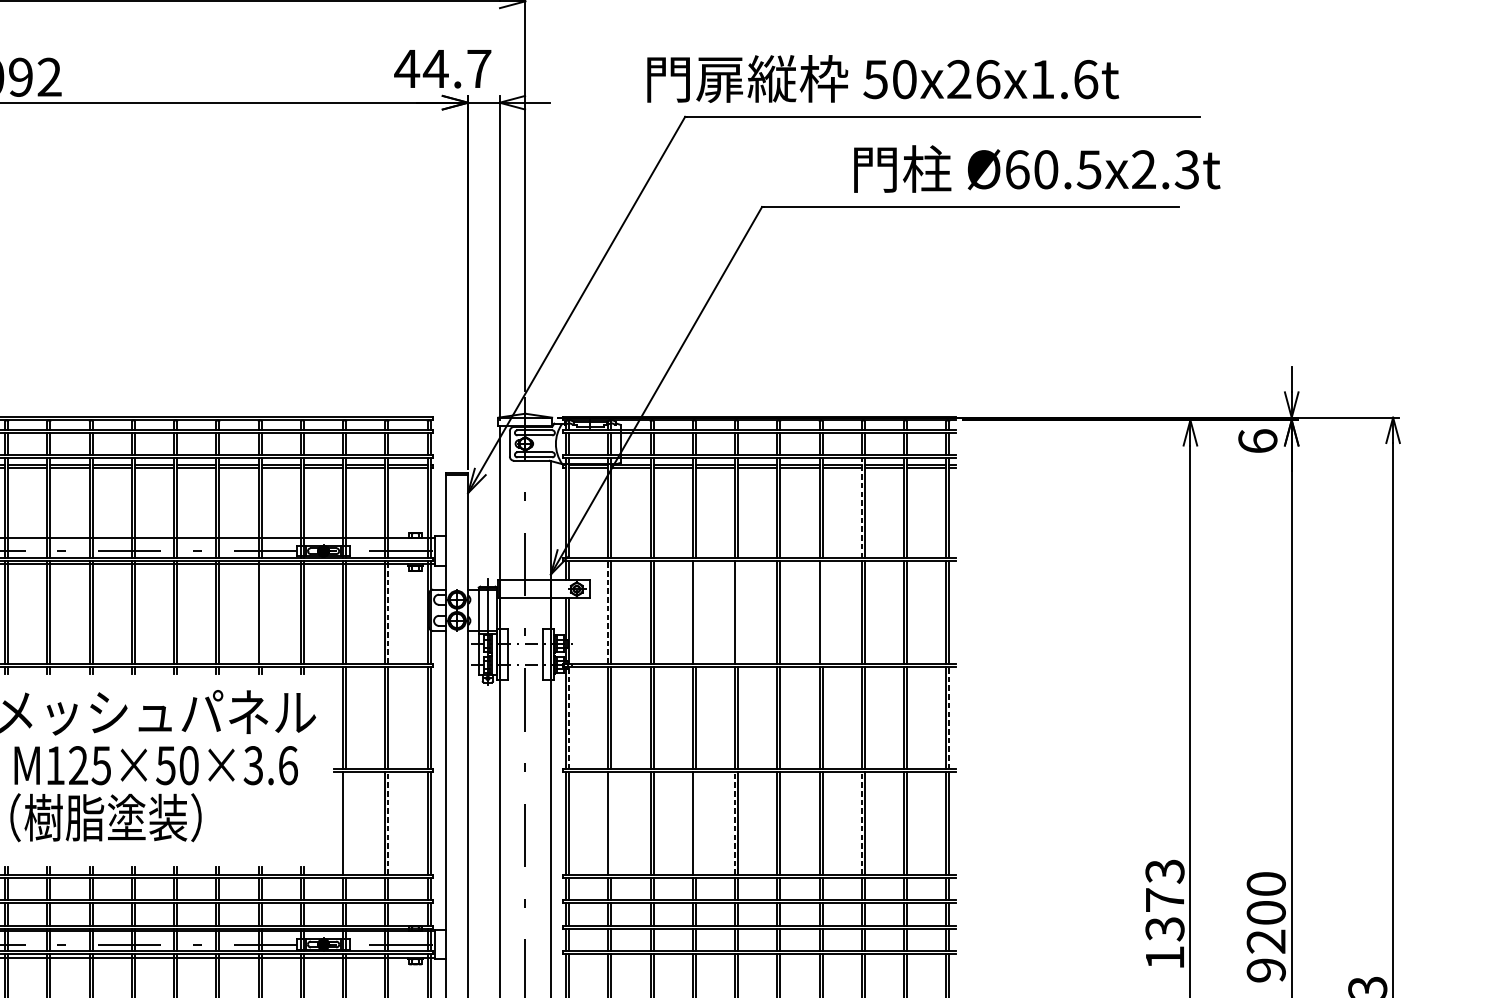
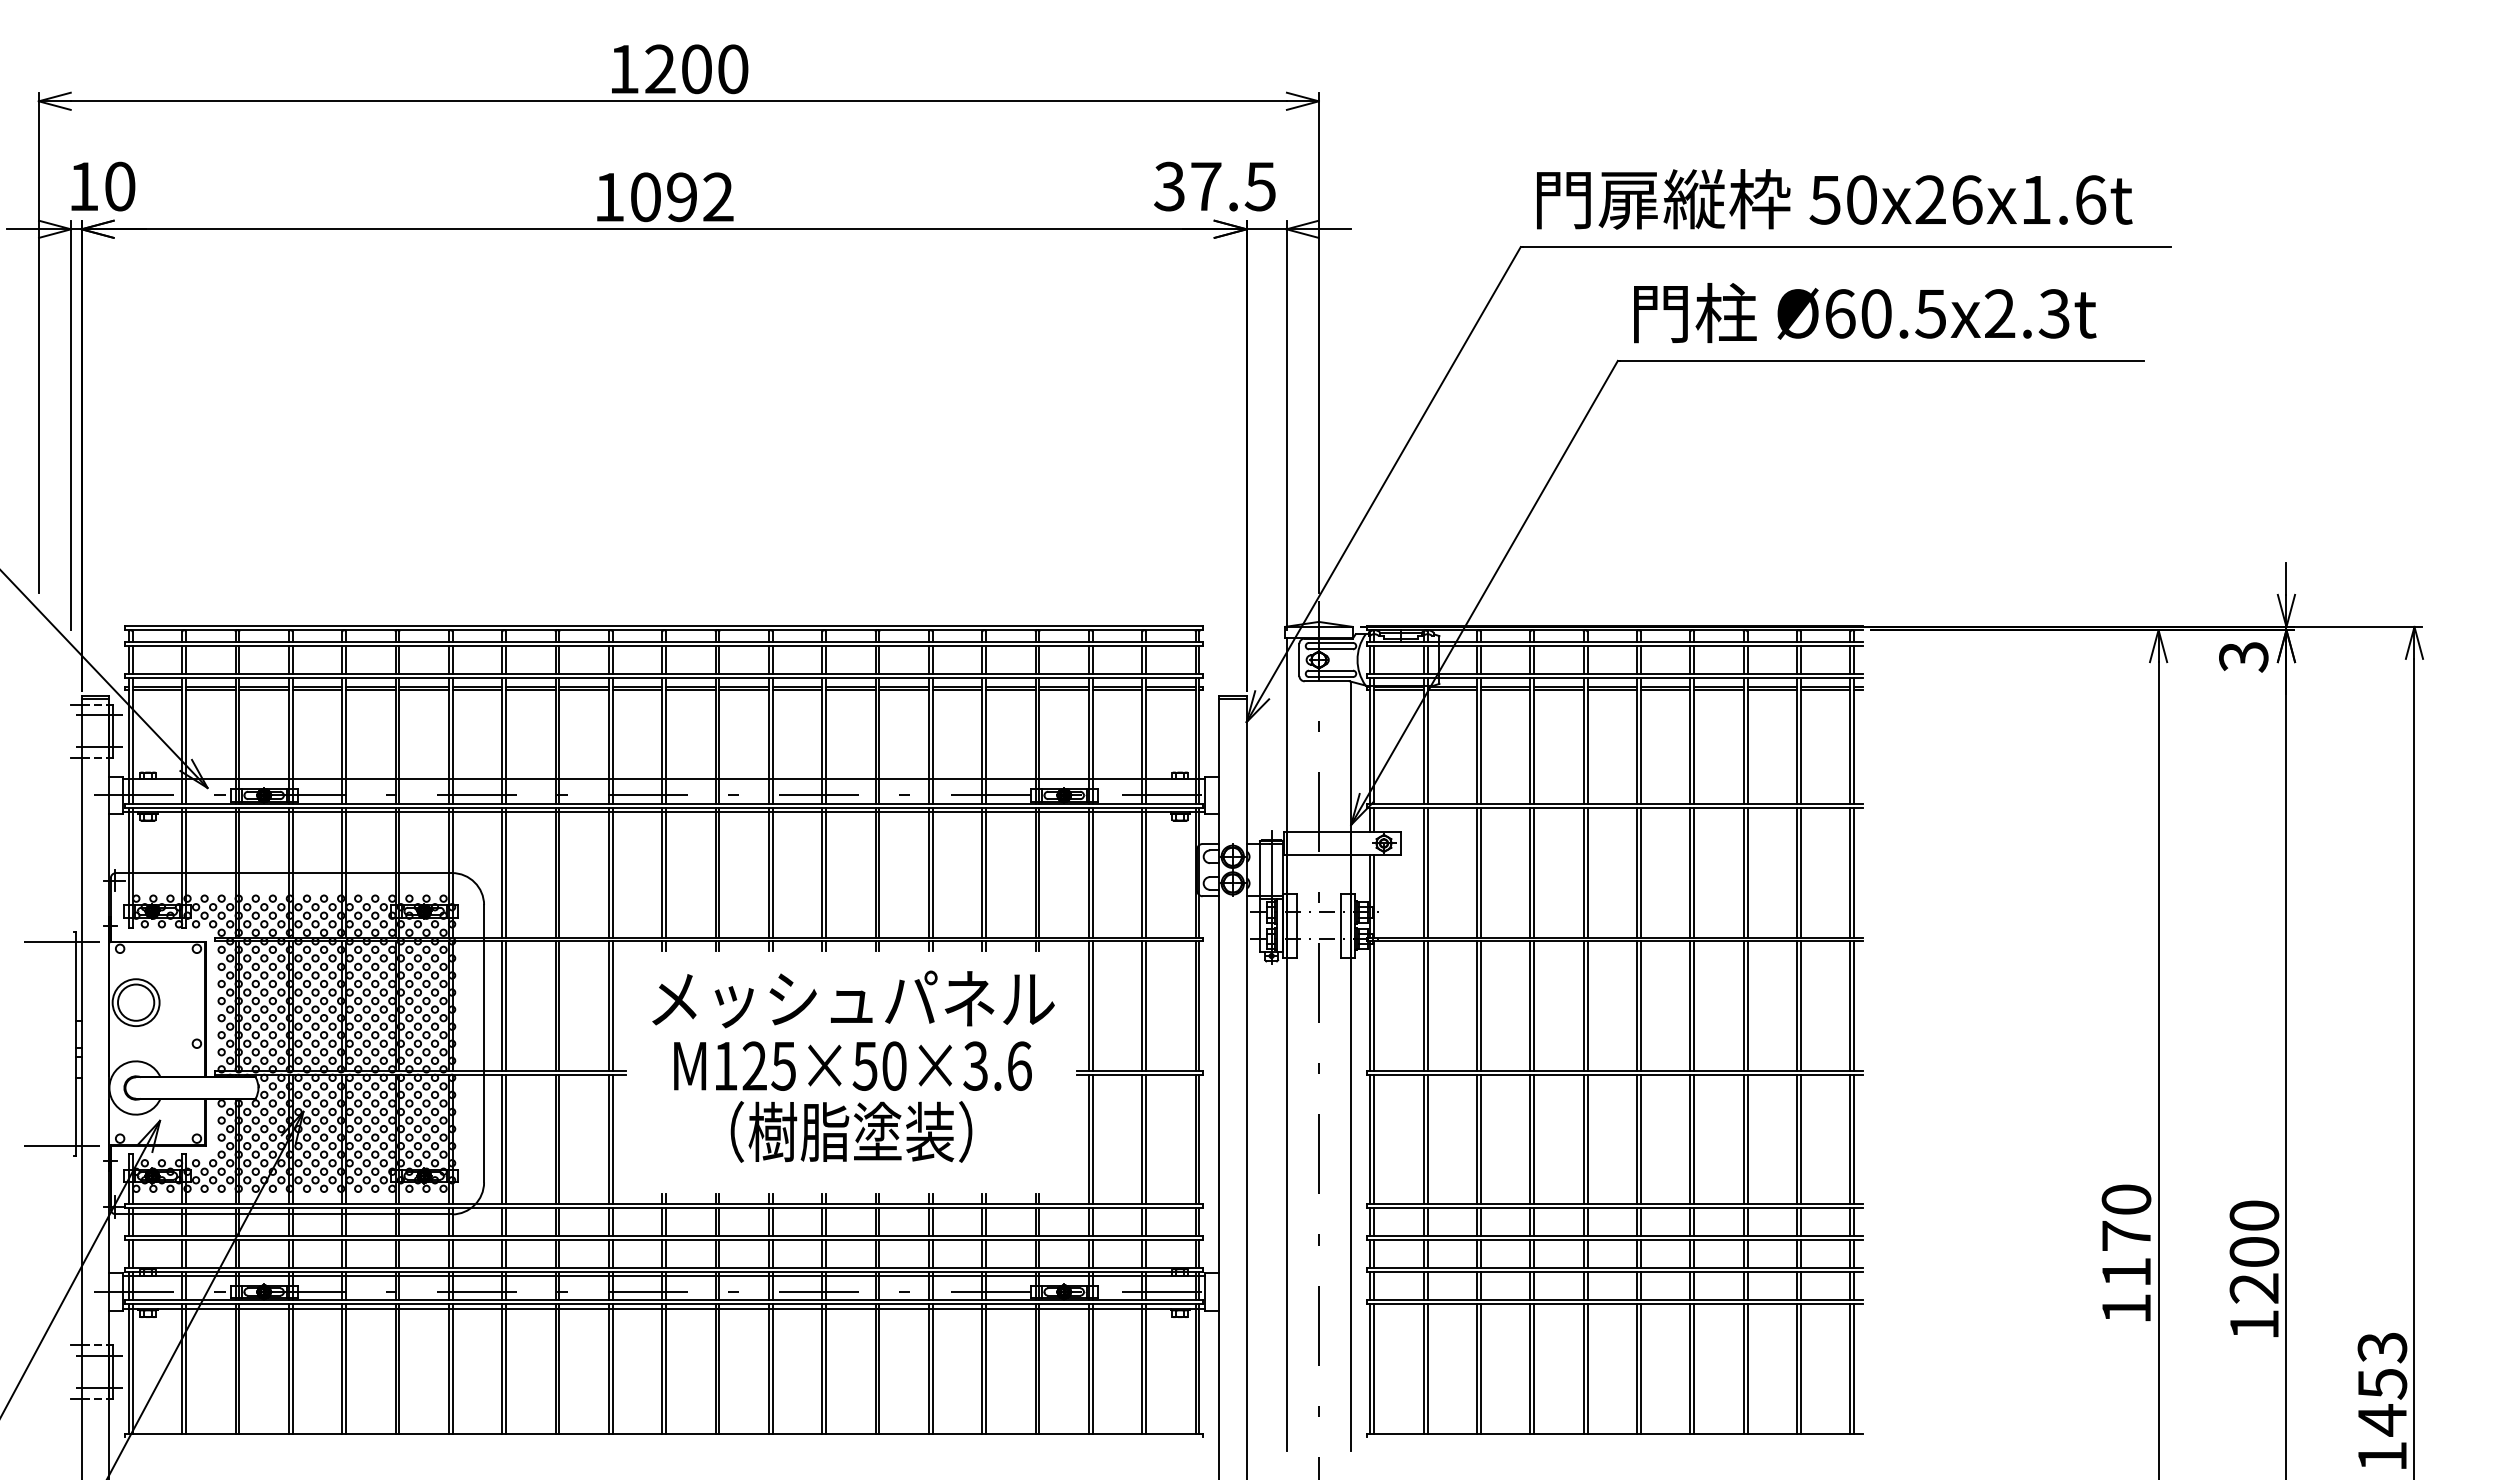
text: (442, 68) -> (1214, 186), 44.7 -> 37.5
text: (883, 79) -> (1834, 199), moved
text: (1037, 169) -> (1865, 313), moved
text: (1257, 441) -> (2243, 656), 6 -> 3
line: (861, 507) -> (1743, 740), dashed -> solid
line: (262, 612) -> (986, 872), added
line: (388, 612) -> (1146, 872), dashed -> solid
line: (608, 612) -> (1423, 872), dashed -> solid
line: (696, 612) -> (1534, 872), added
line: (738, 612) -> (1587, 872), added
line: (822, 612) -> (1694, 872), added
line: (569, 718) -> (1374, 1006), dashed -> solid
line: (949, 718) -> (1854, 1006), dashed -> solid
text: (105, 817) -> (851, 1131), moved
line: (345, 823) -> (1092, 1139), added
line: (388, 823) -> (1146, 1139), dashed -> solid
line: (611, 823) -> (1427, 1139), added
line: (696, 823) -> (1534, 1139), added
line: (734, 823) -> (1583, 1139), dashed -> solid
line: (861, 823) -> (1743, 1139), dashed -> solid
text: (1165, 900) -> (2126, 1236), 1373 -> 1170
text: (1266, 970) -> (2254, 1324), 9200 -> 1200

